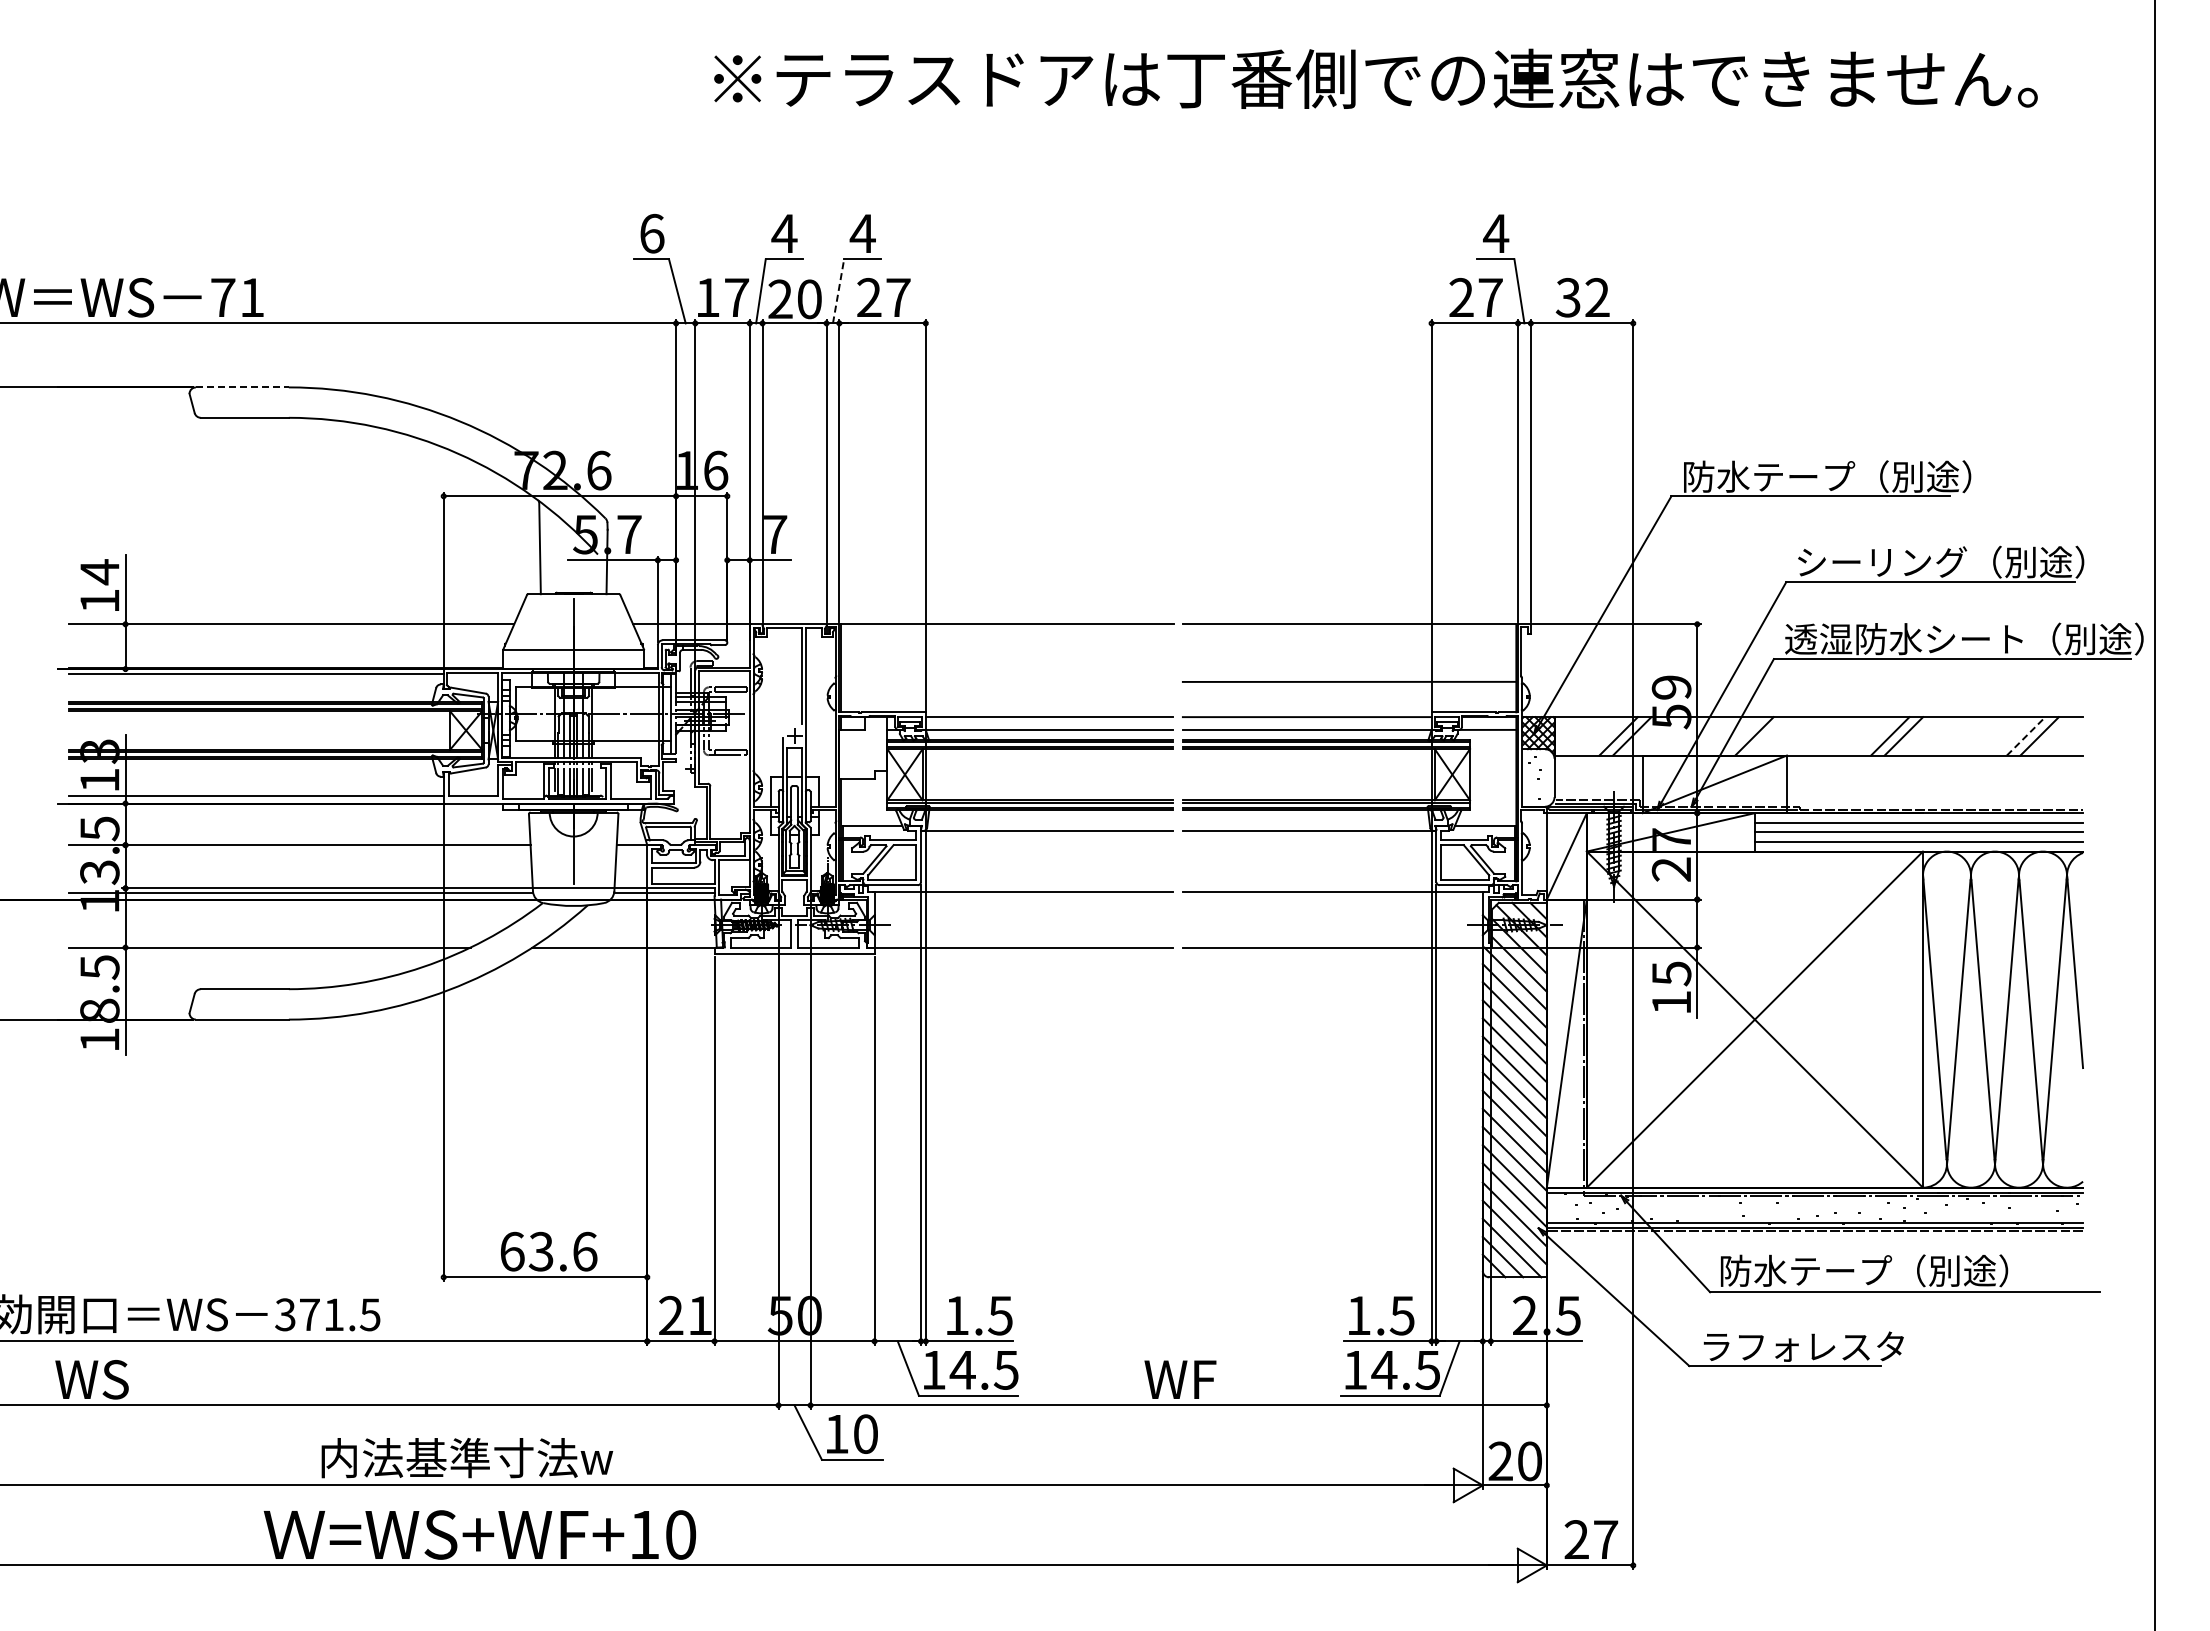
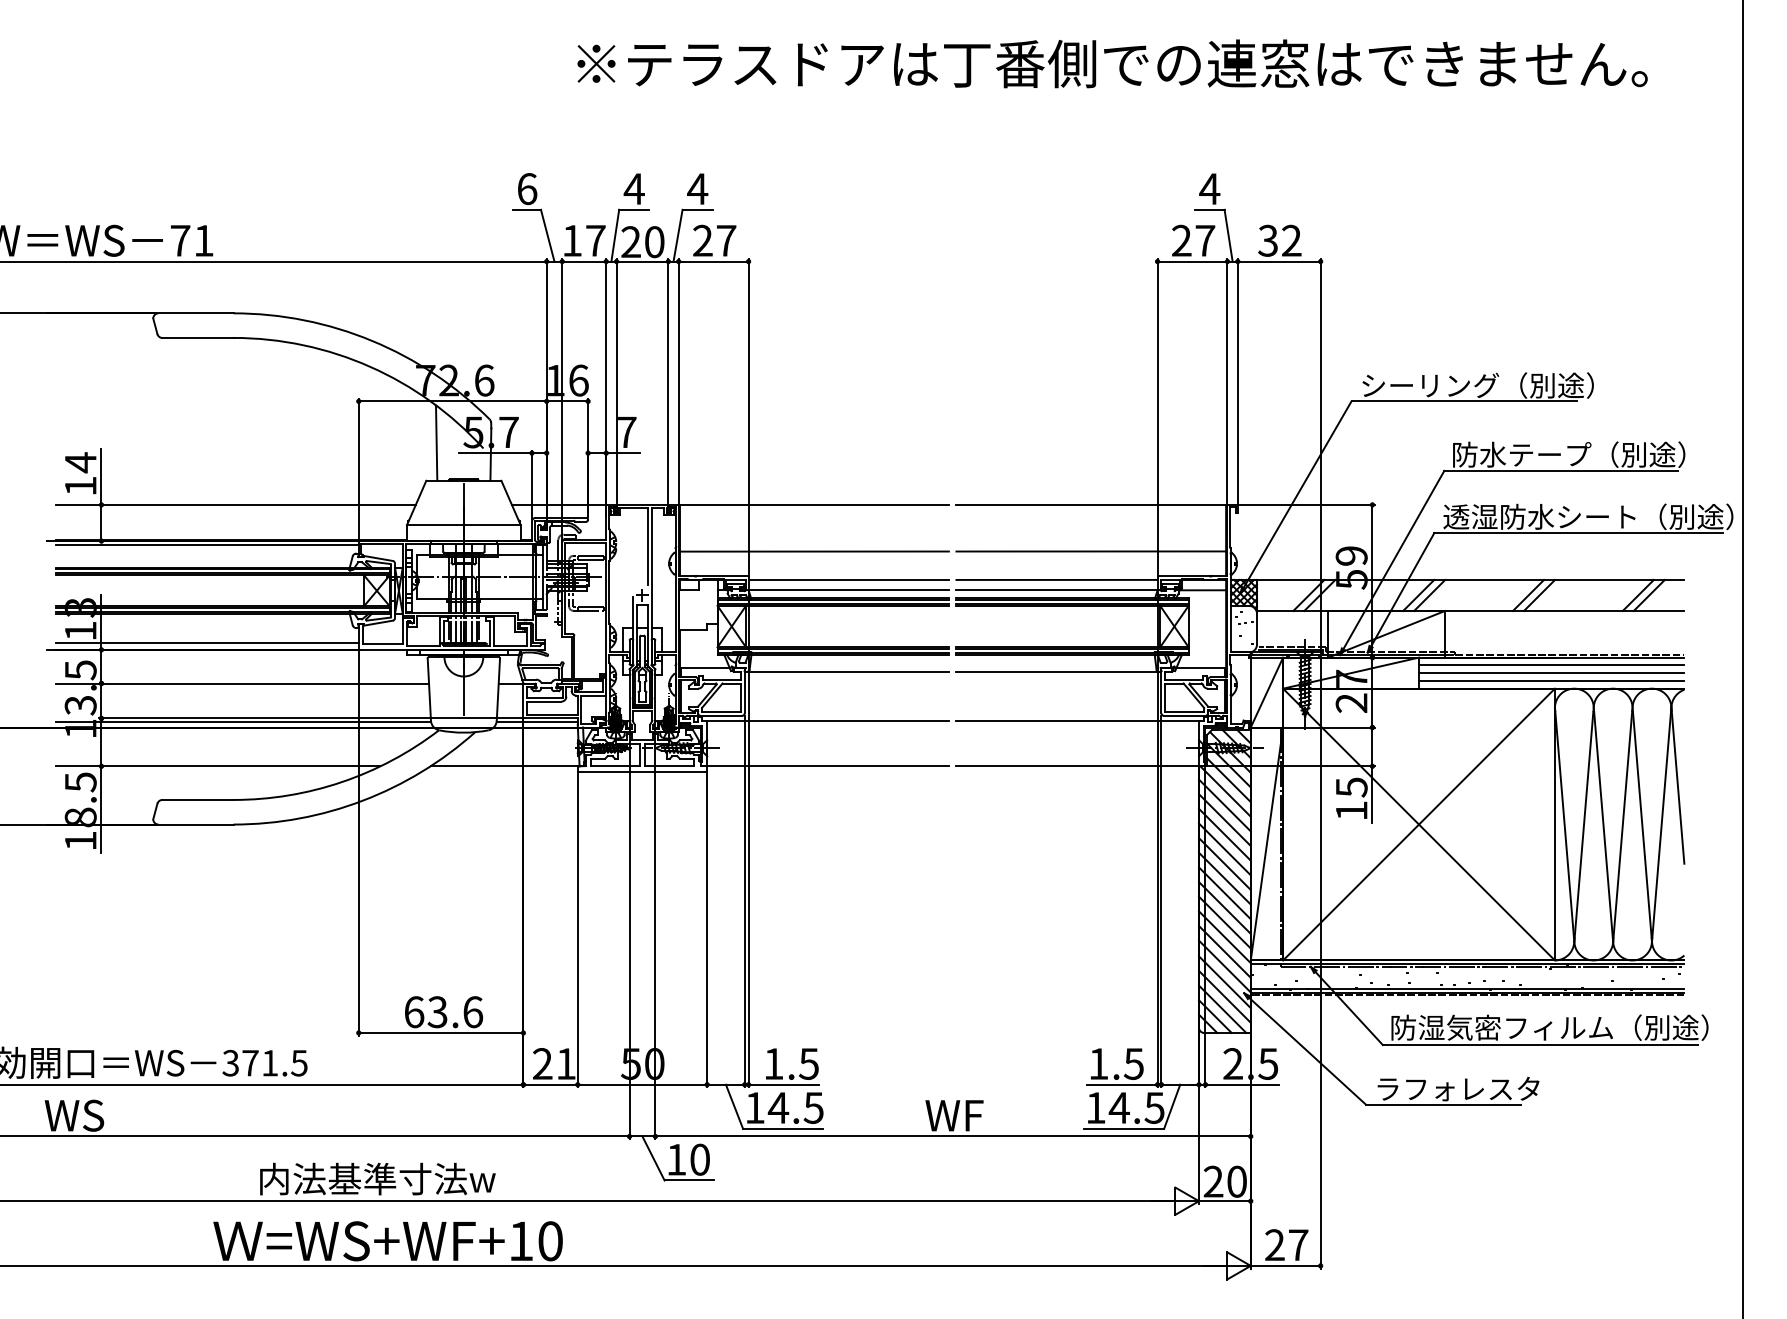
line: (838, 290) -> (678, 234), dashed -> solid
line: (242, 387) -> (196, 313), dashed -> solid
text: (1769, 476) -> (1430, 385), 防水テープ（別途） -> シーリング（別途）
text: (1882, 562) -> (1522, 454), シーリング（別途） -> 防水テープ（別途）
line: (1006, 681) -> (813, 551), added
line: (1767, 736) -> (1429, 595), added
line: (2026, 736) -> (1638, 595), dashed -> solid
text: (1933, 1270) -> (1563, 1027), 防水テープ（別途） -> 防湿気密フィルム（別途）

